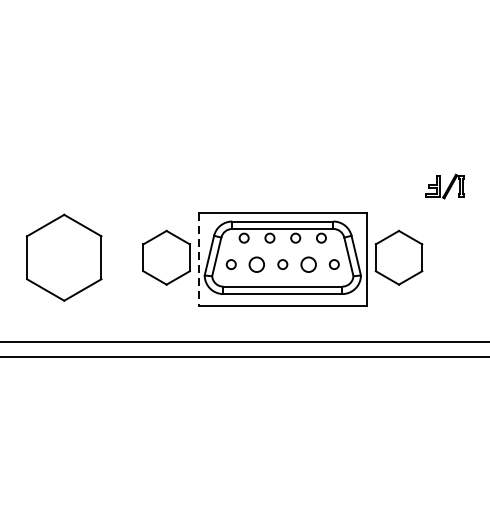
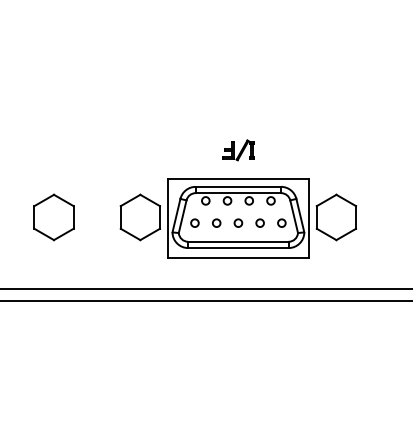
part: (445, 186) -> (238, 150), moved
part: (63, 257) -> (53, 217), size x0.62
line: (198, 260) -> (167, 219), dashed -> solid
circle: (256, 263) -> (216, 222), size x0.62
circle: (307, 263) -> (259, 222), size x0.62

